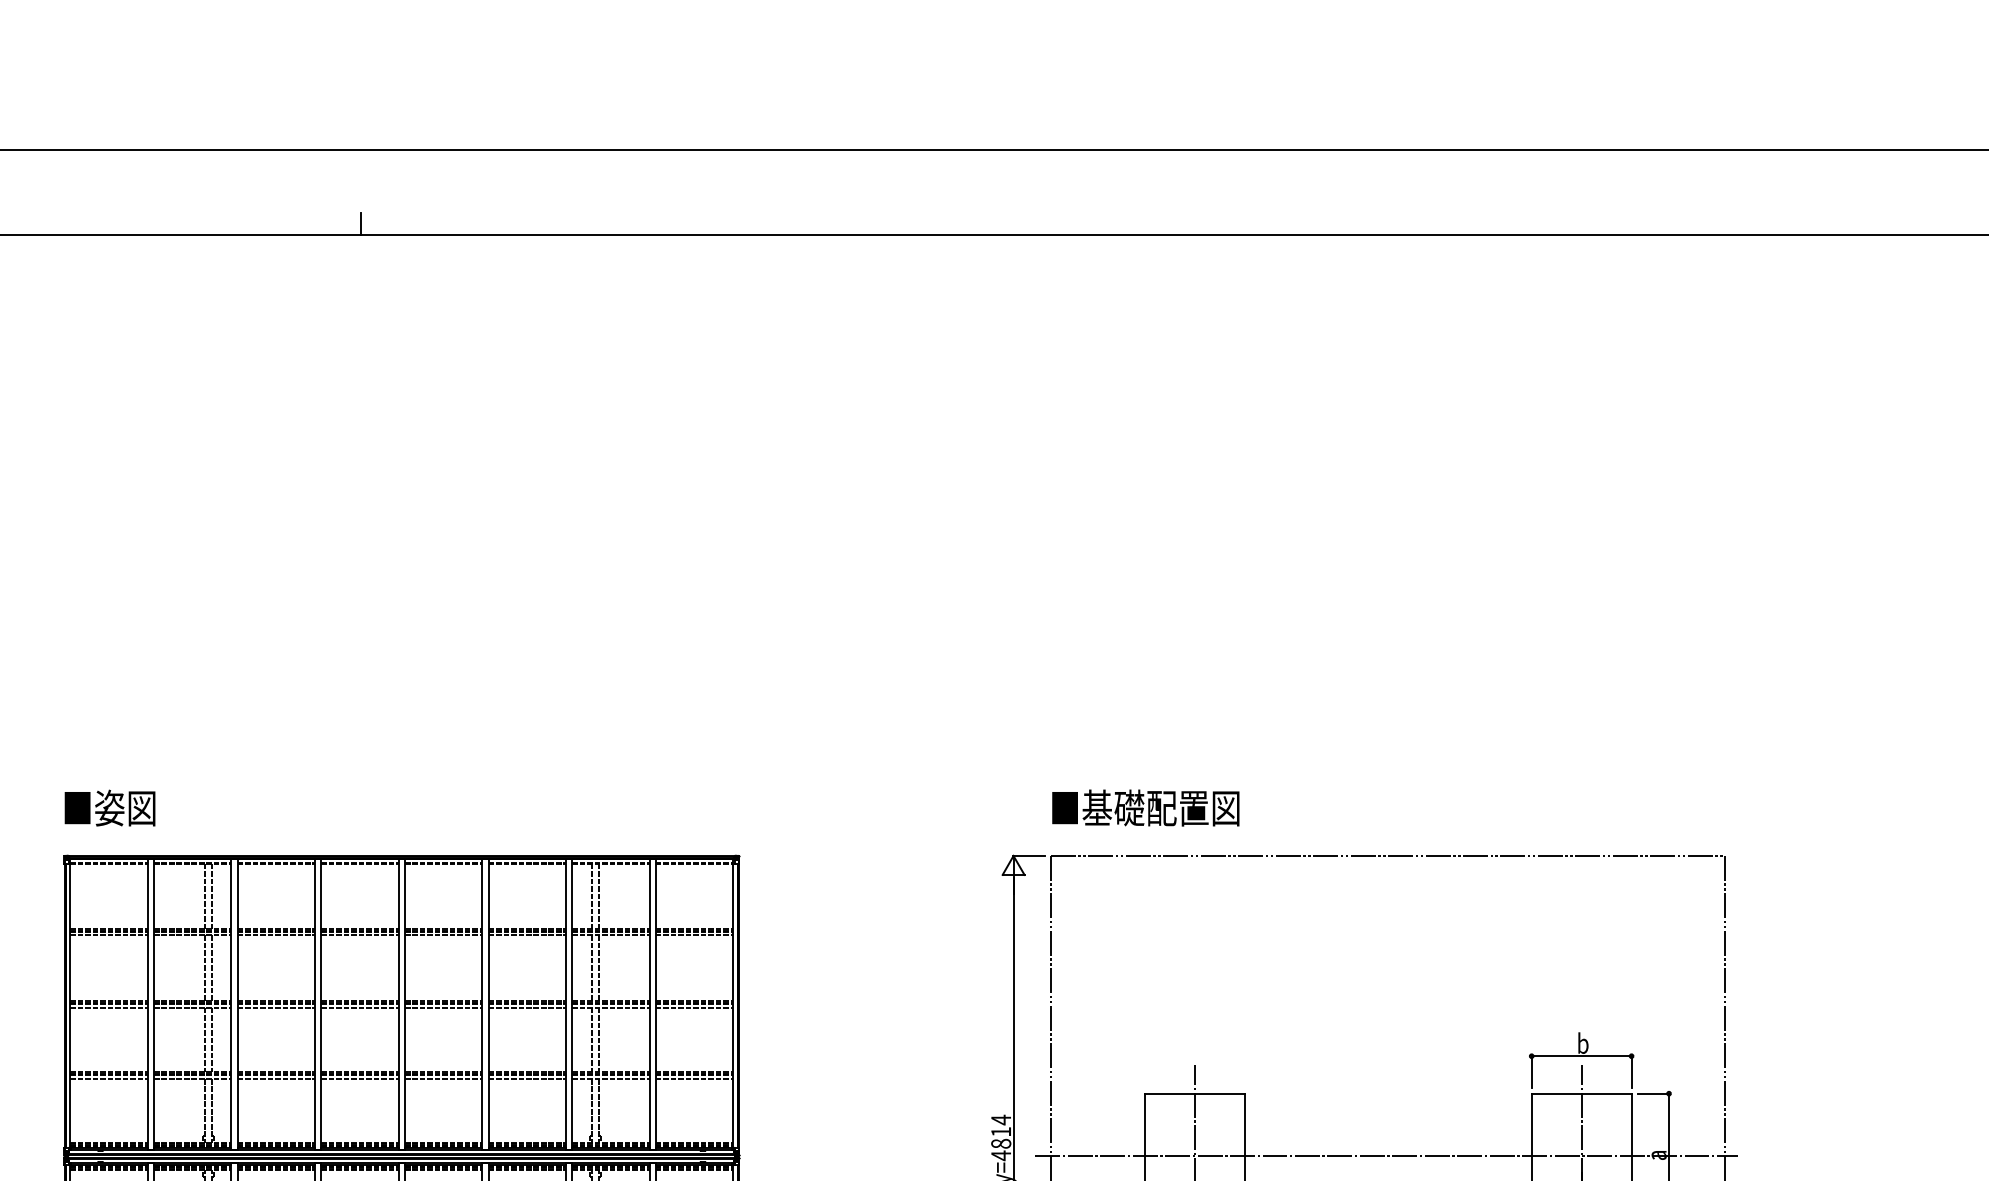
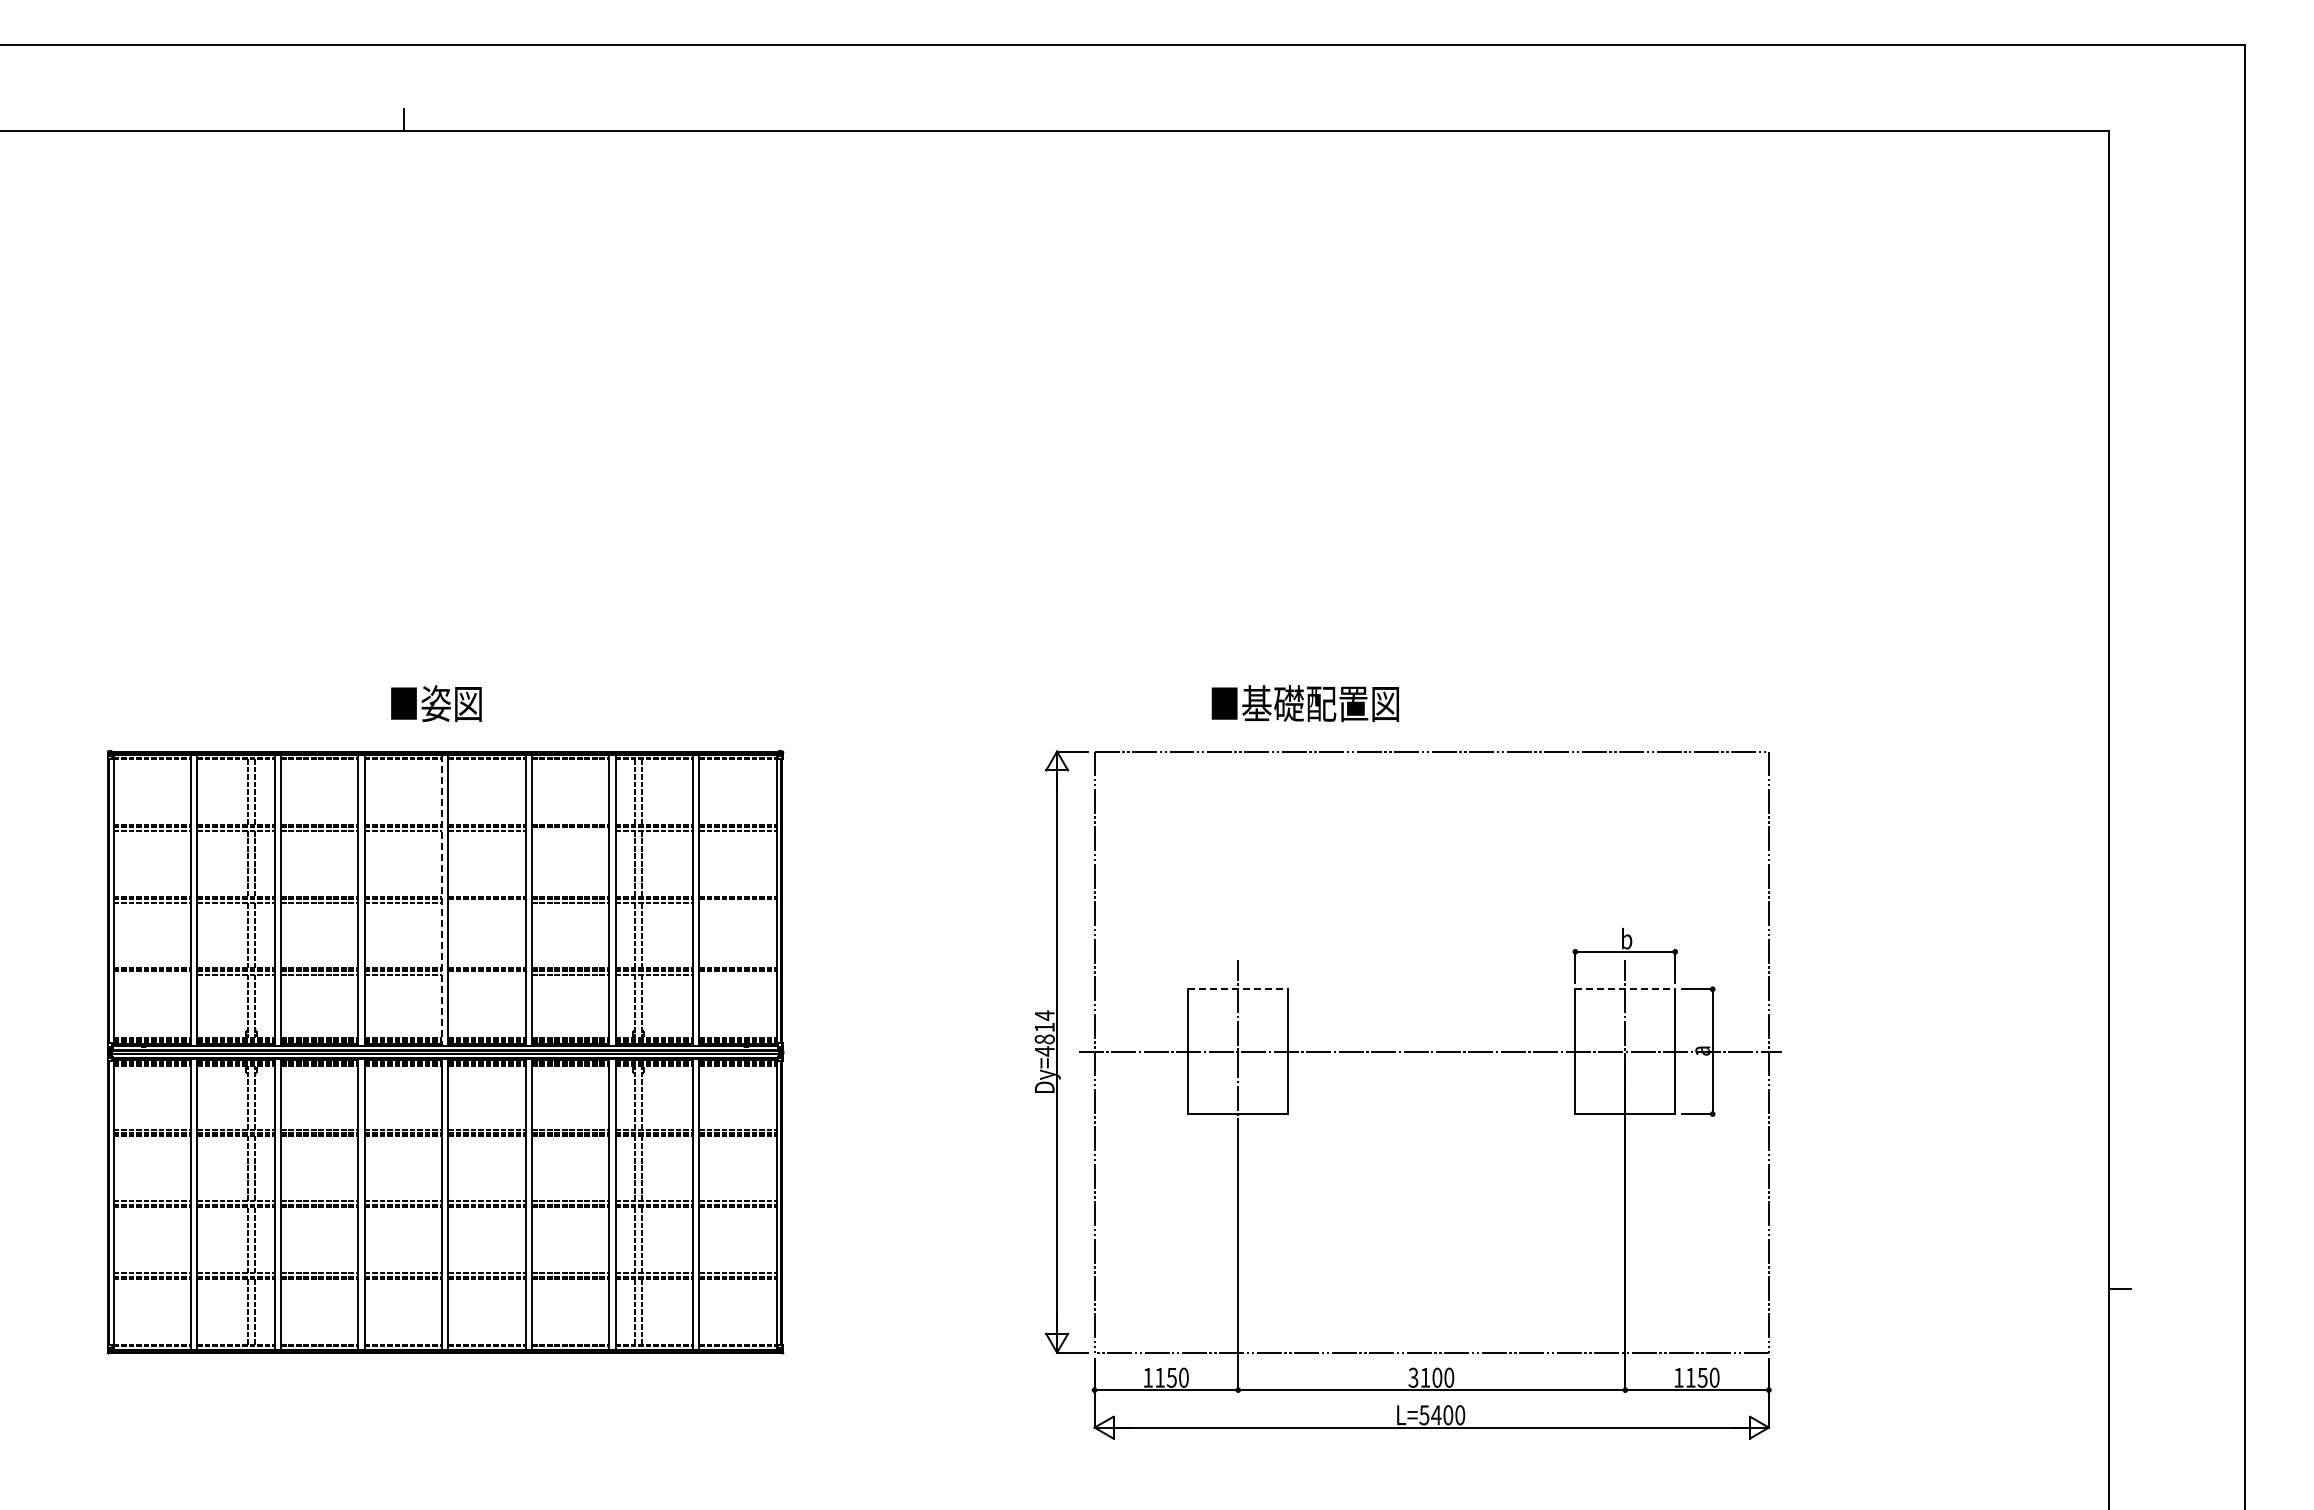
text: (110, 807) -> (436, 703), moved
text: (1144, 807) -> (1304, 703), moved
line: (527, 934) -> (570, 830), removed
line: (399, 1004) -> (442, 900), solid -> dashed
line: (443, 1007) -> (486, 903), removed
line: (694, 1007) -> (737, 903), removed
line: (109, 1078) -> (152, 974), removed
line: (443, 1078) -> (486, 974), removed
line: (694, 1078) -> (737, 974), removed
line: (1194, 1093) -> (1238, 989), solid -> dashed
line: (1581, 1093) -> (1625, 989), solid -> dashed

